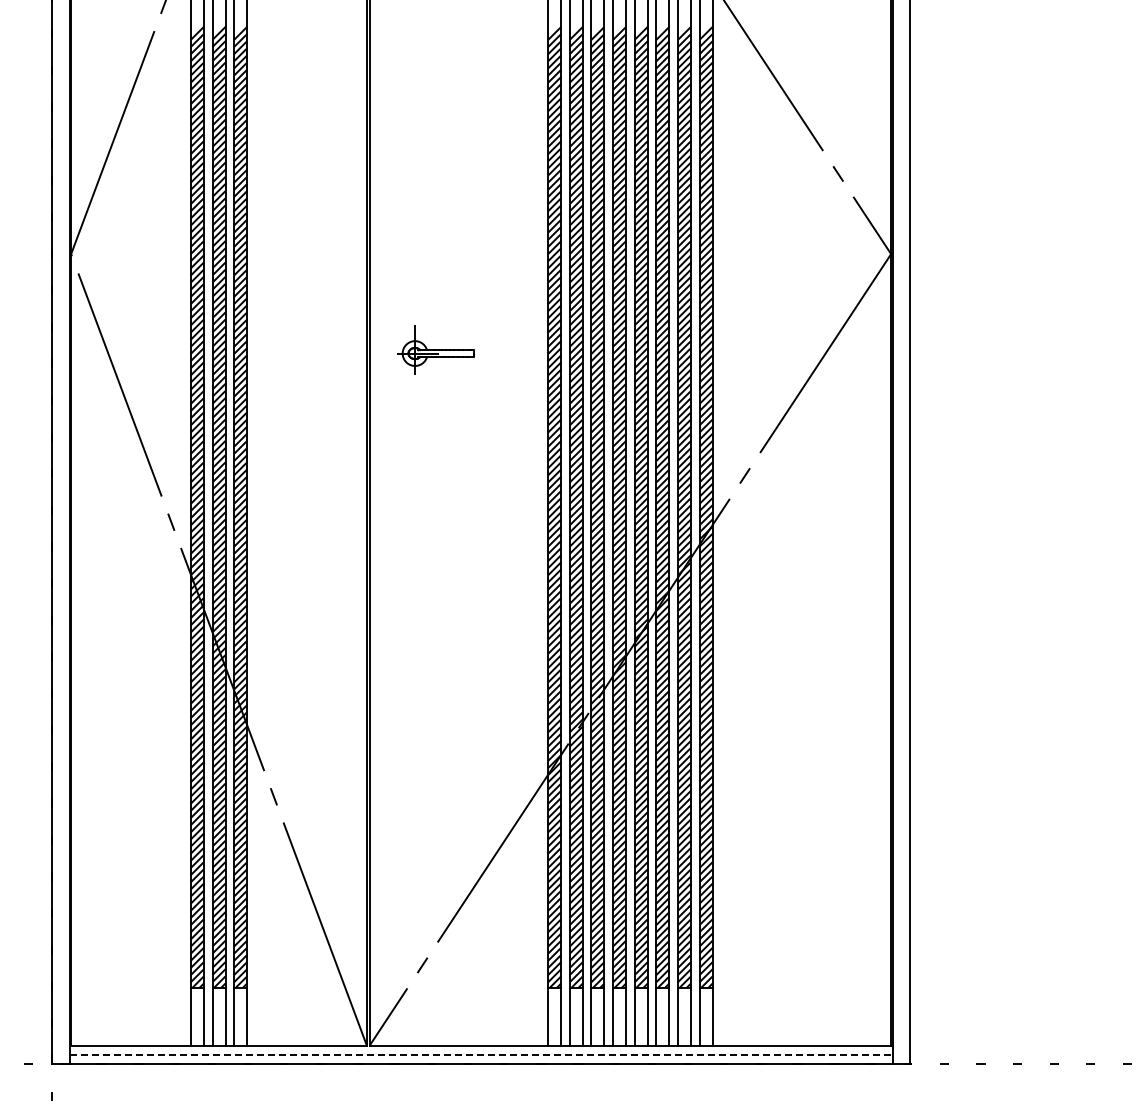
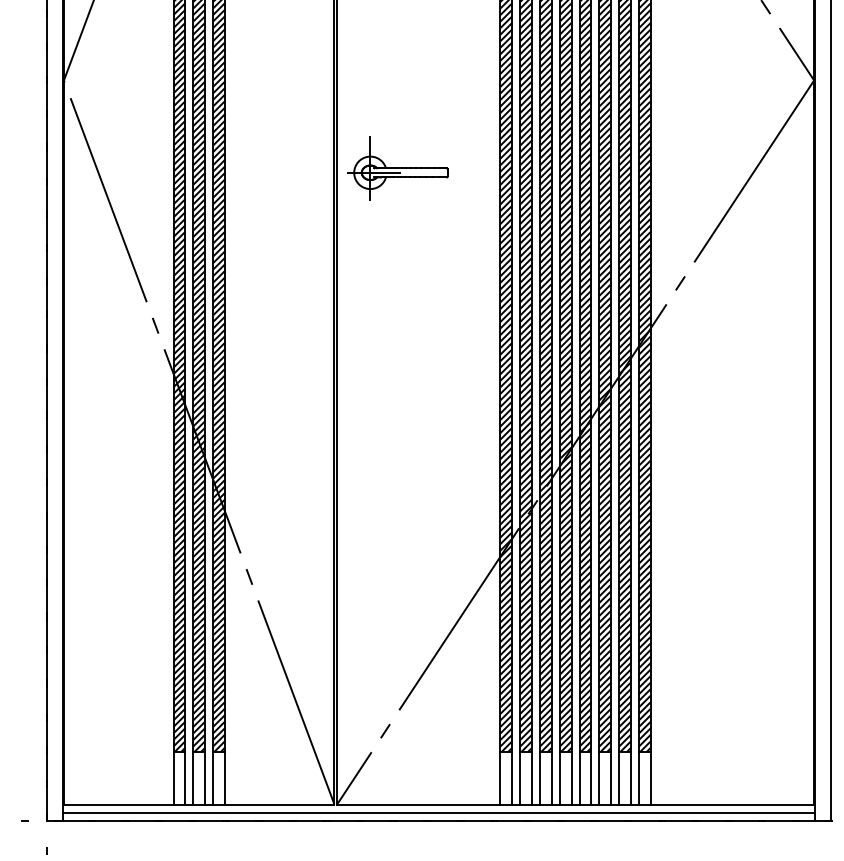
part: (435, 349) -> (397, 167), size x1.43
line: (481, 1054) -> (439, 812), dashed -> solid

